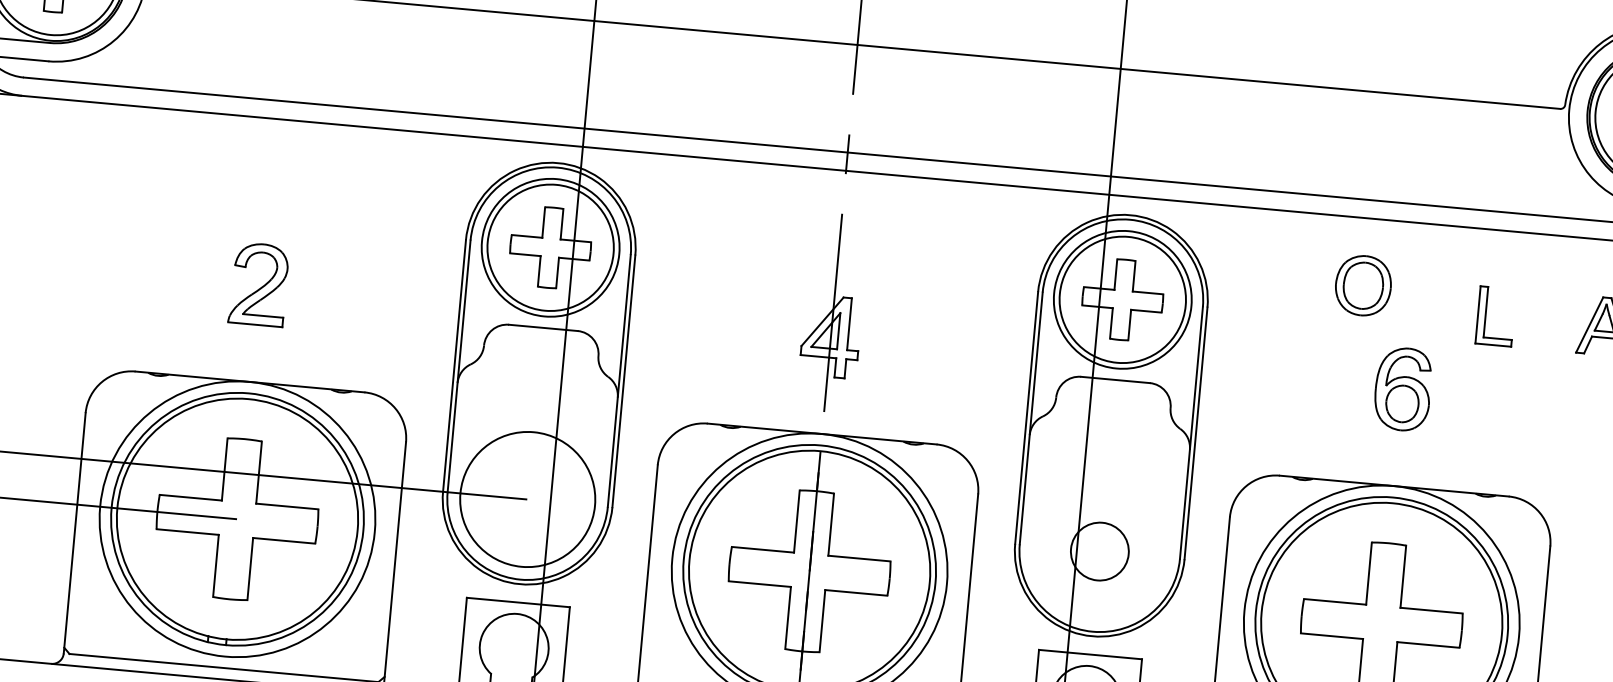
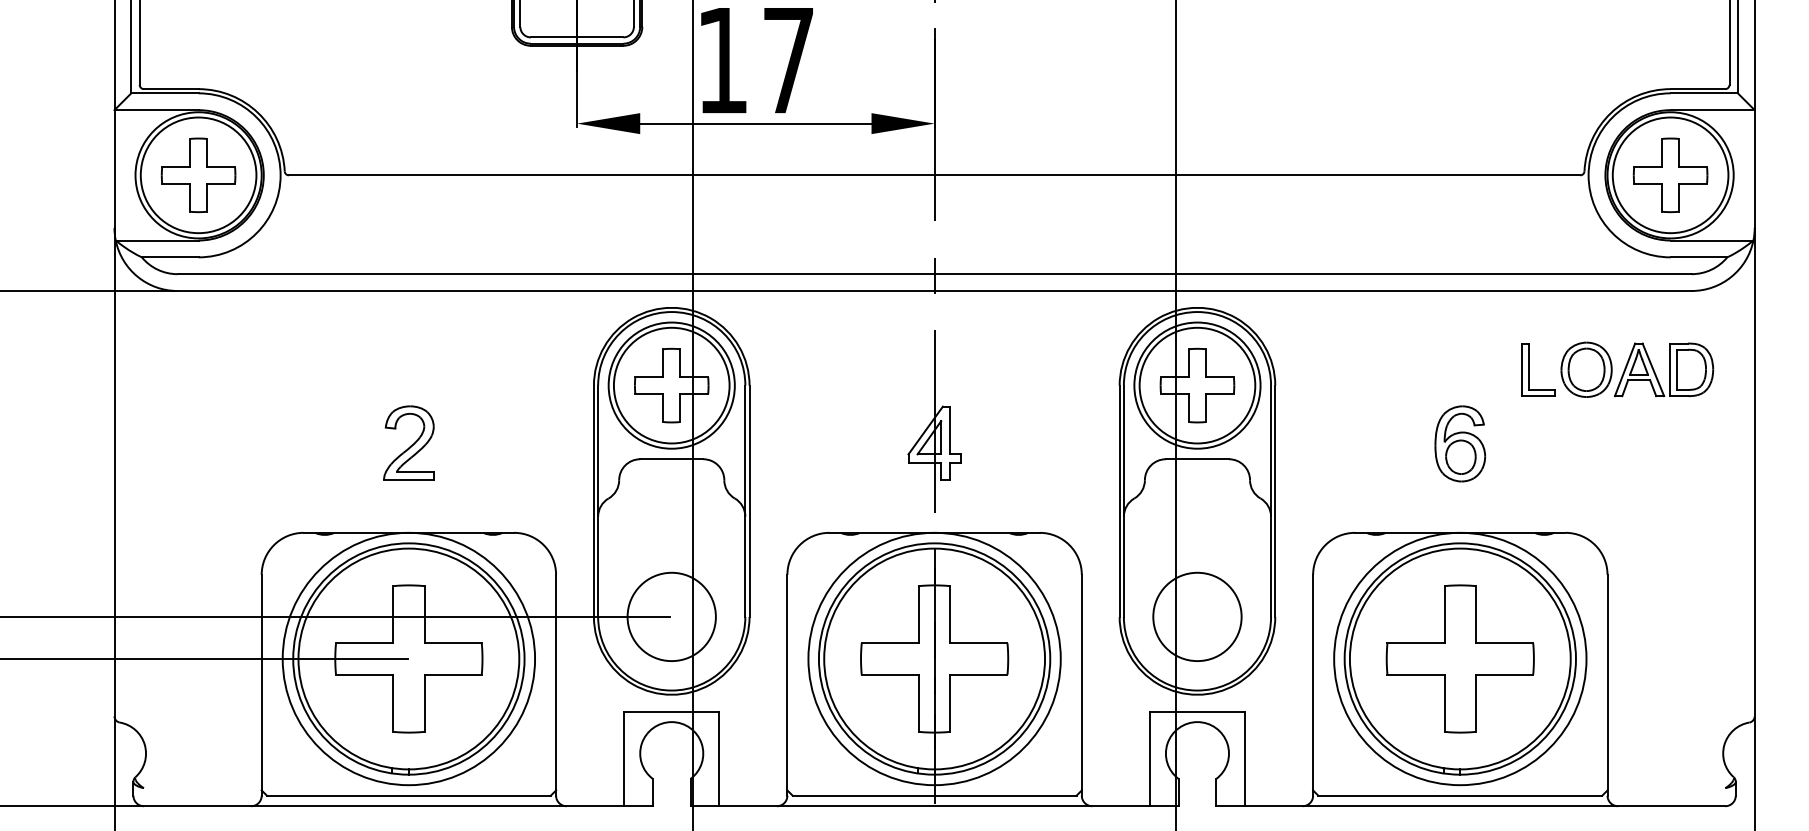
part: (1363, 285) -> (1586, 369), moved
circle: (527, 499) -> (671, 616), size x0.71
circle: (1099, 551) -> (1197, 616), size x1.67

